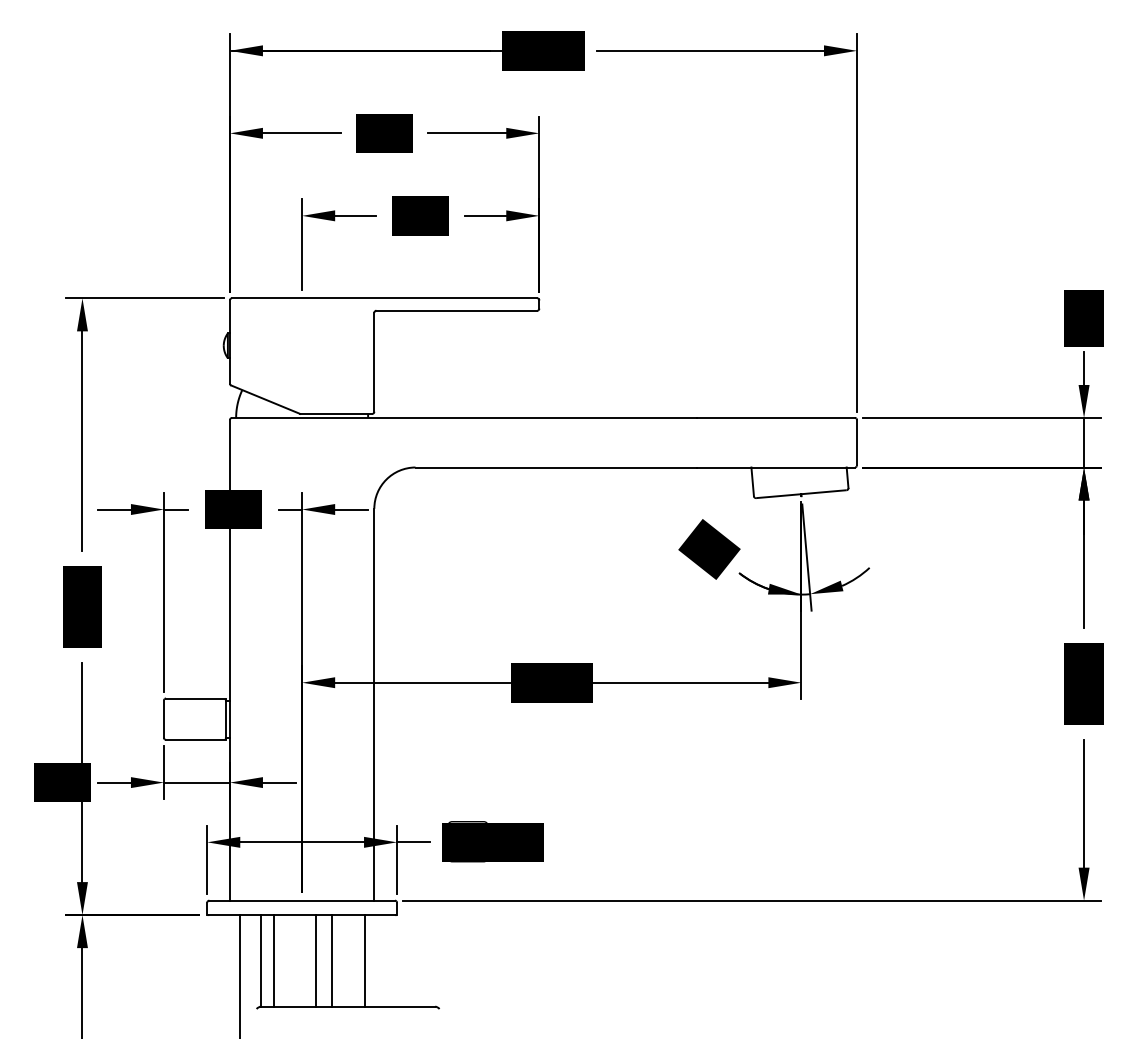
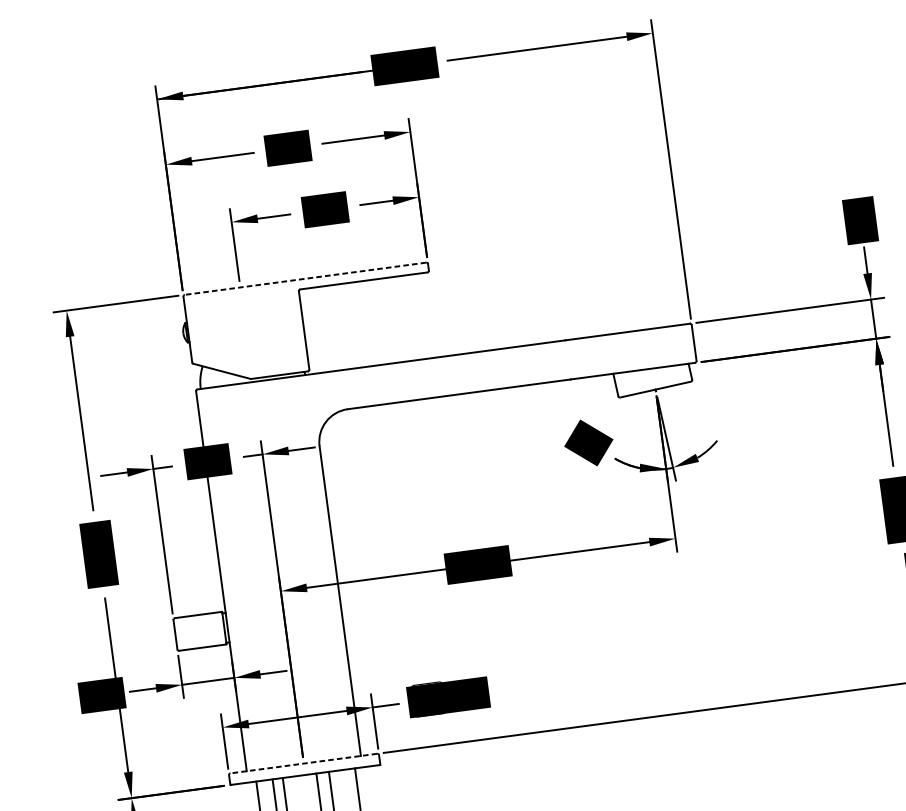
line: (384, 298) -> (305, 278), solid -> dashed
line: (302, 900) -> (304, 763), solid -> dashed

